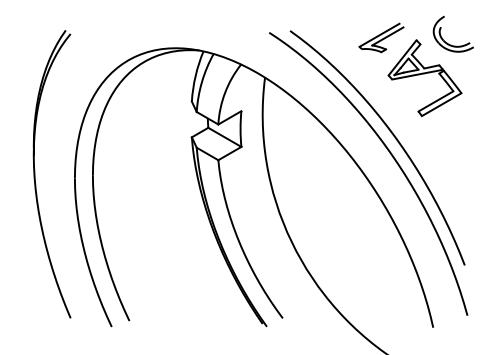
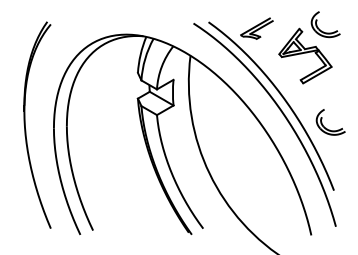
part: (381, 37) -> (256, 28), moved
part: (454, 178) -> (326, 128), added

